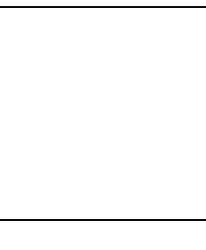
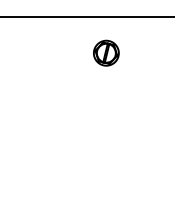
part: (130, 42) -> (106, 52), added

